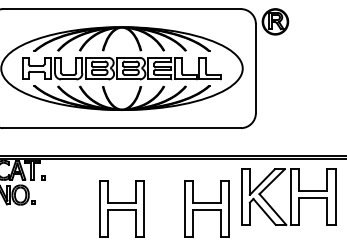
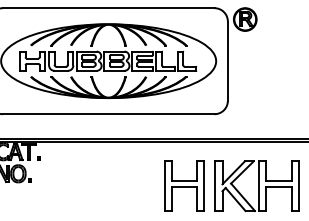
part: (288, 196) -> (256, 185), moved
part: (121, 208) -> (108, 185), removed

